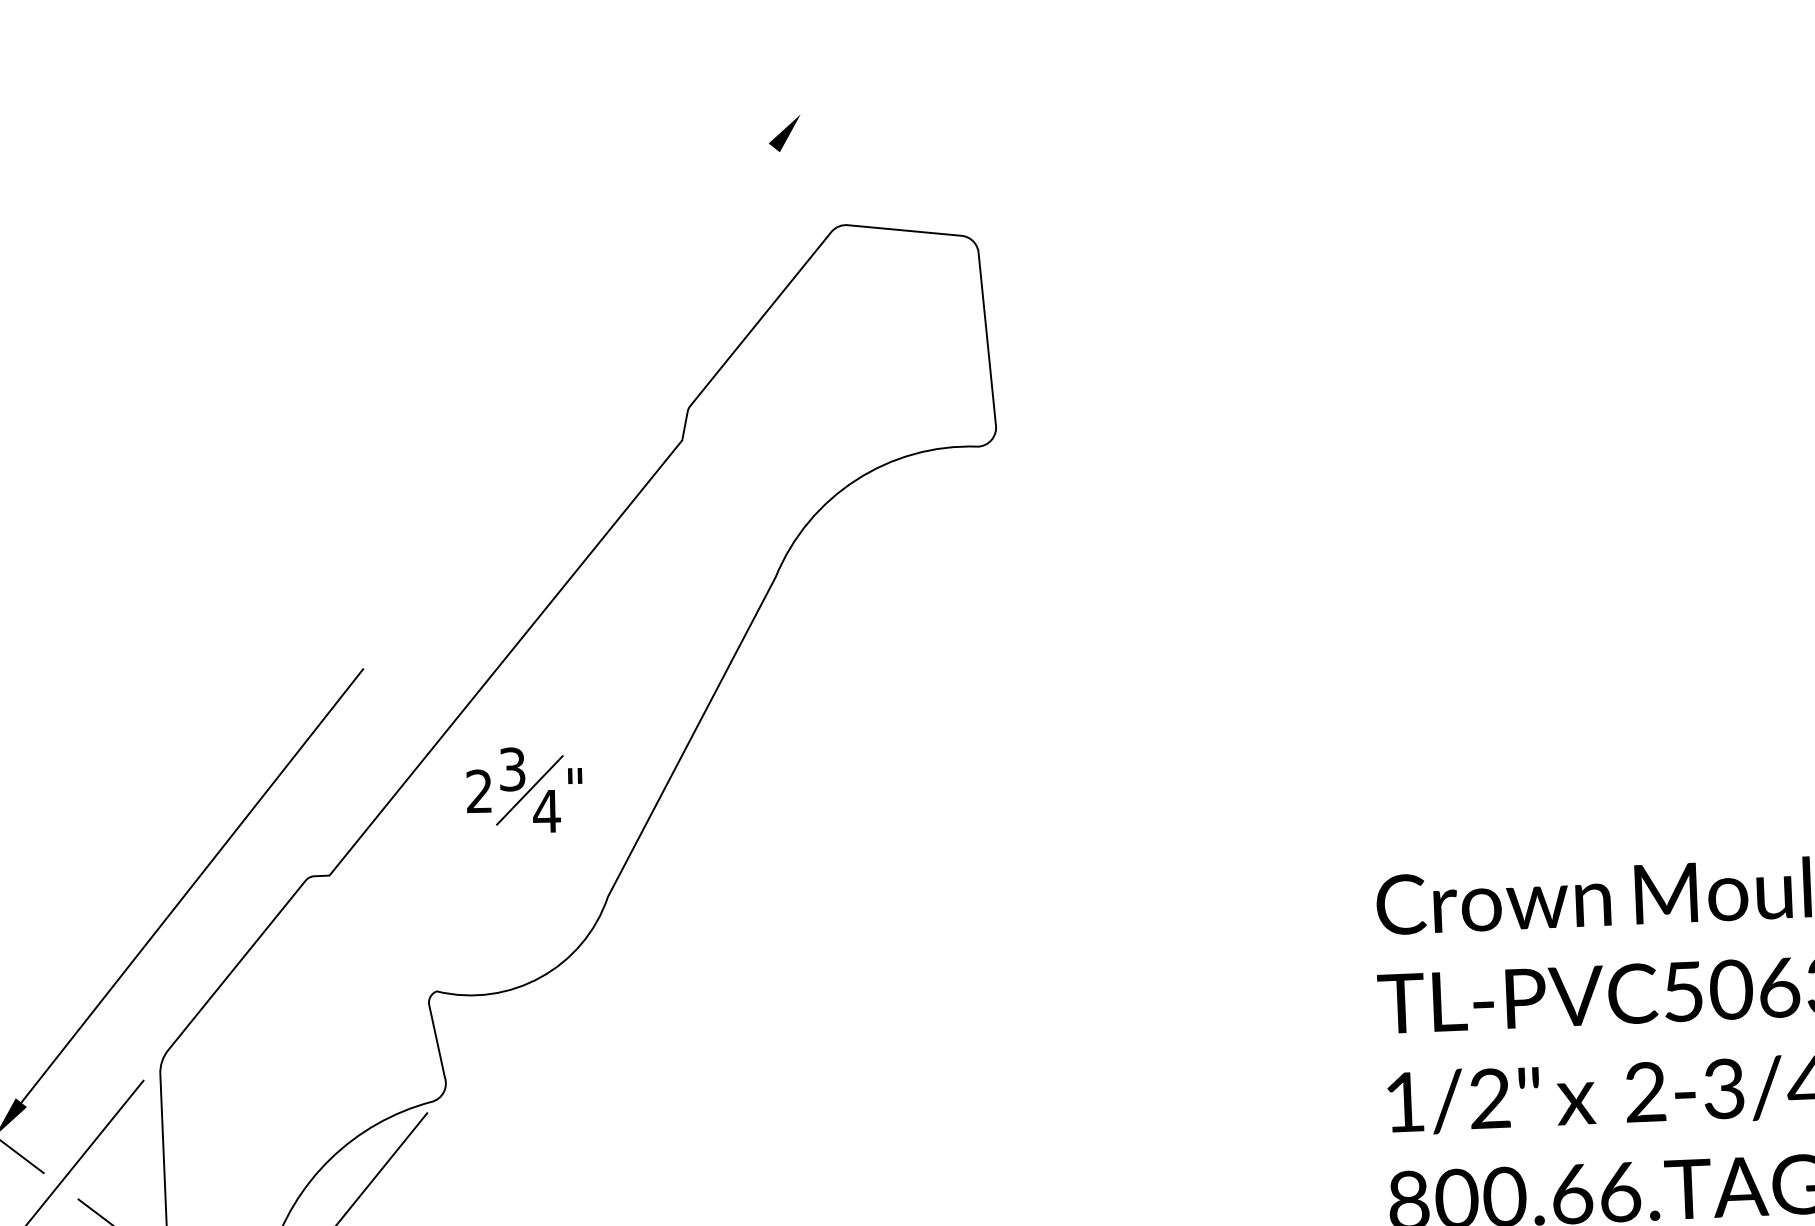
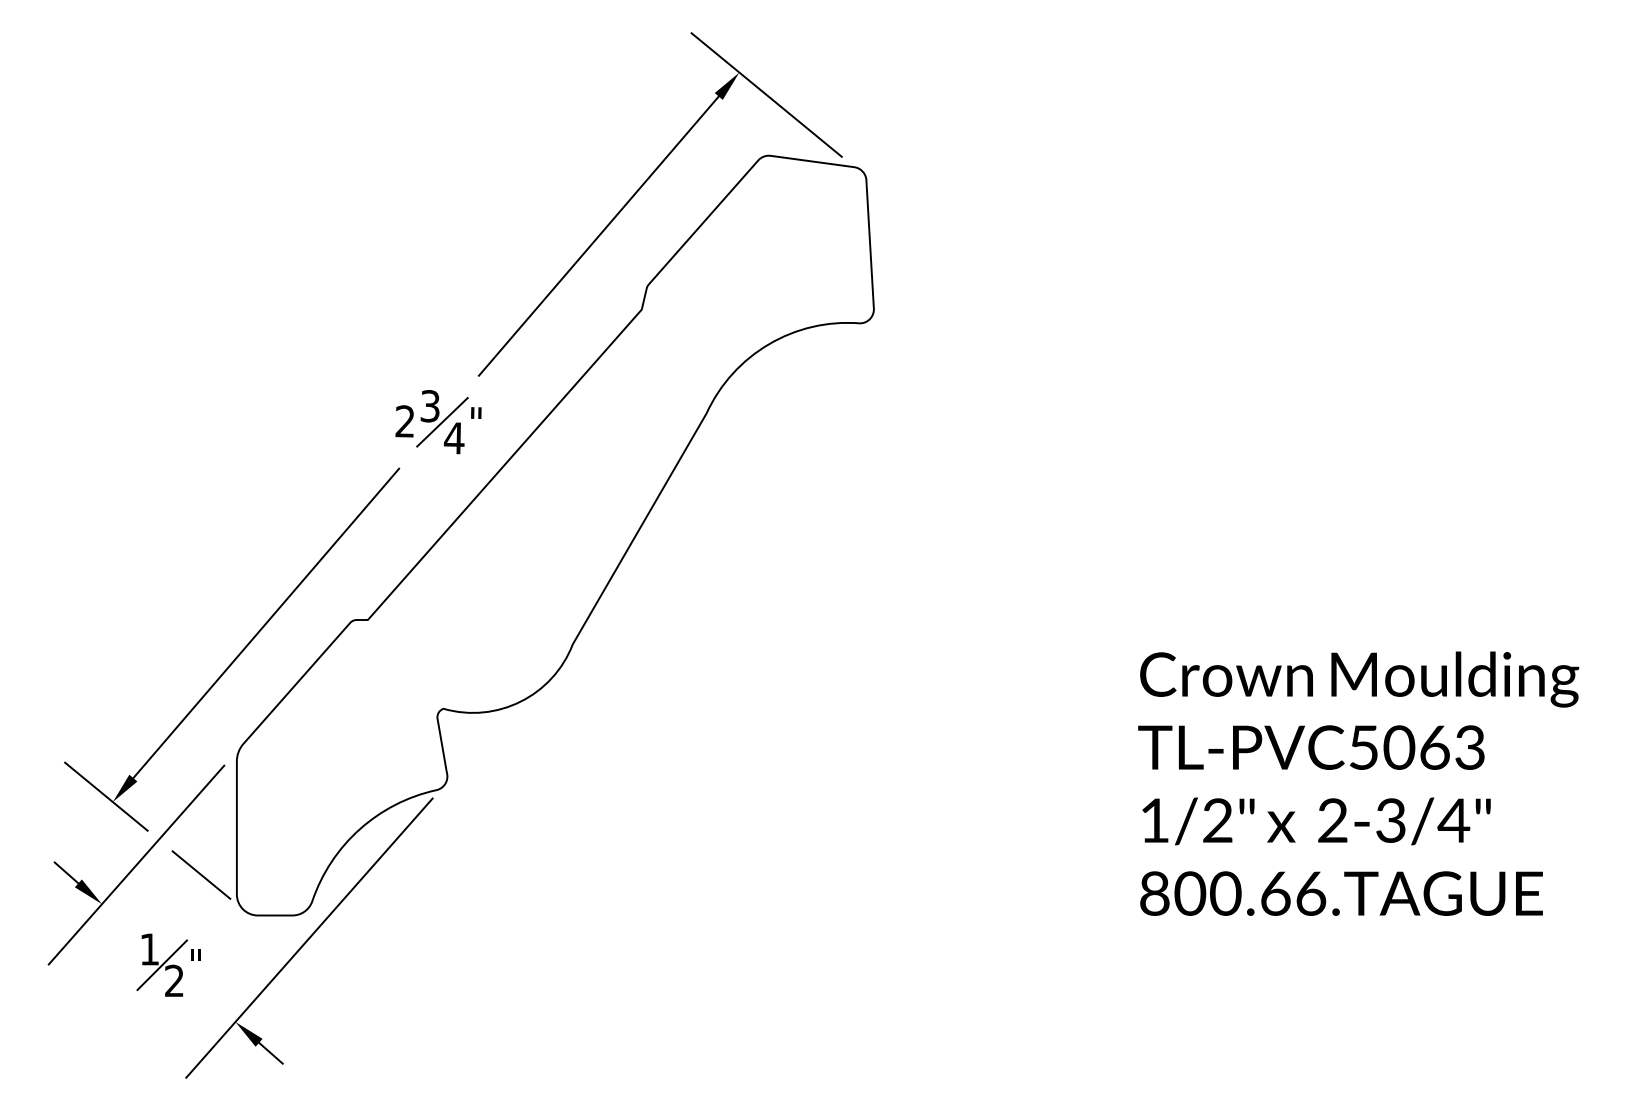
line: (838, 142) -> (766, 94), added
line: (619, 342) -> (598, 235), added
part: (524, 790) -> (438, 422), moved

